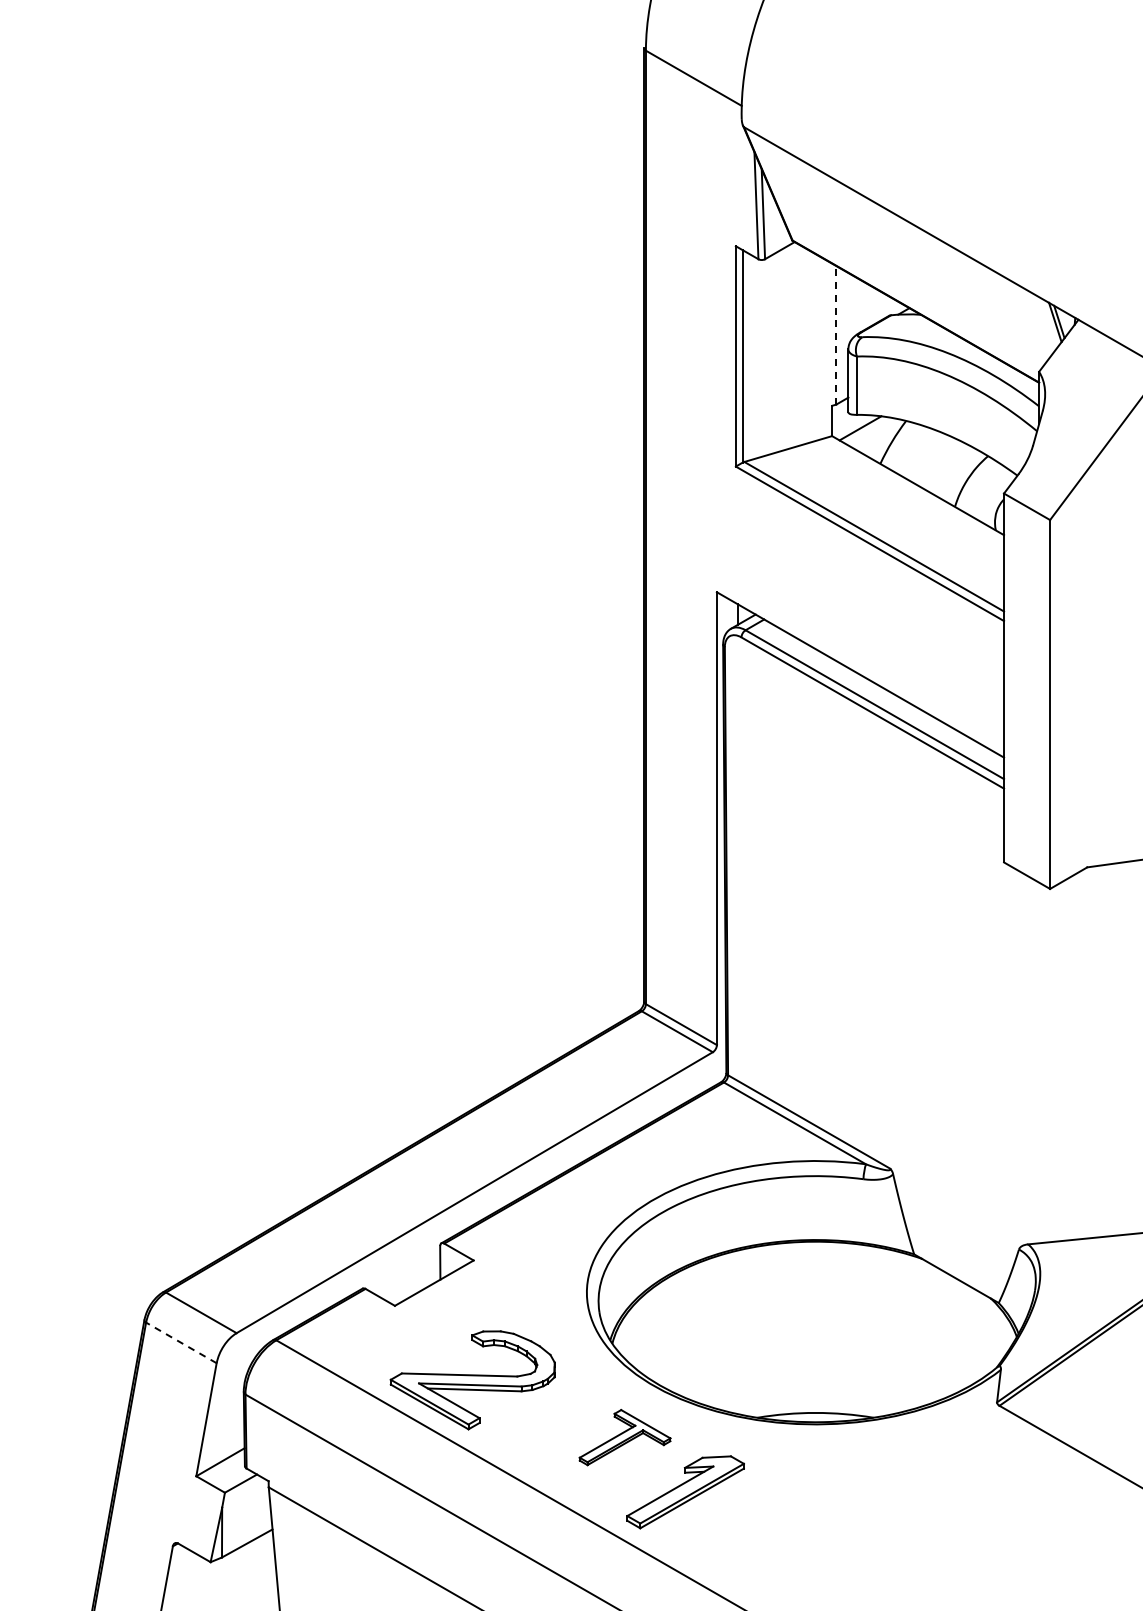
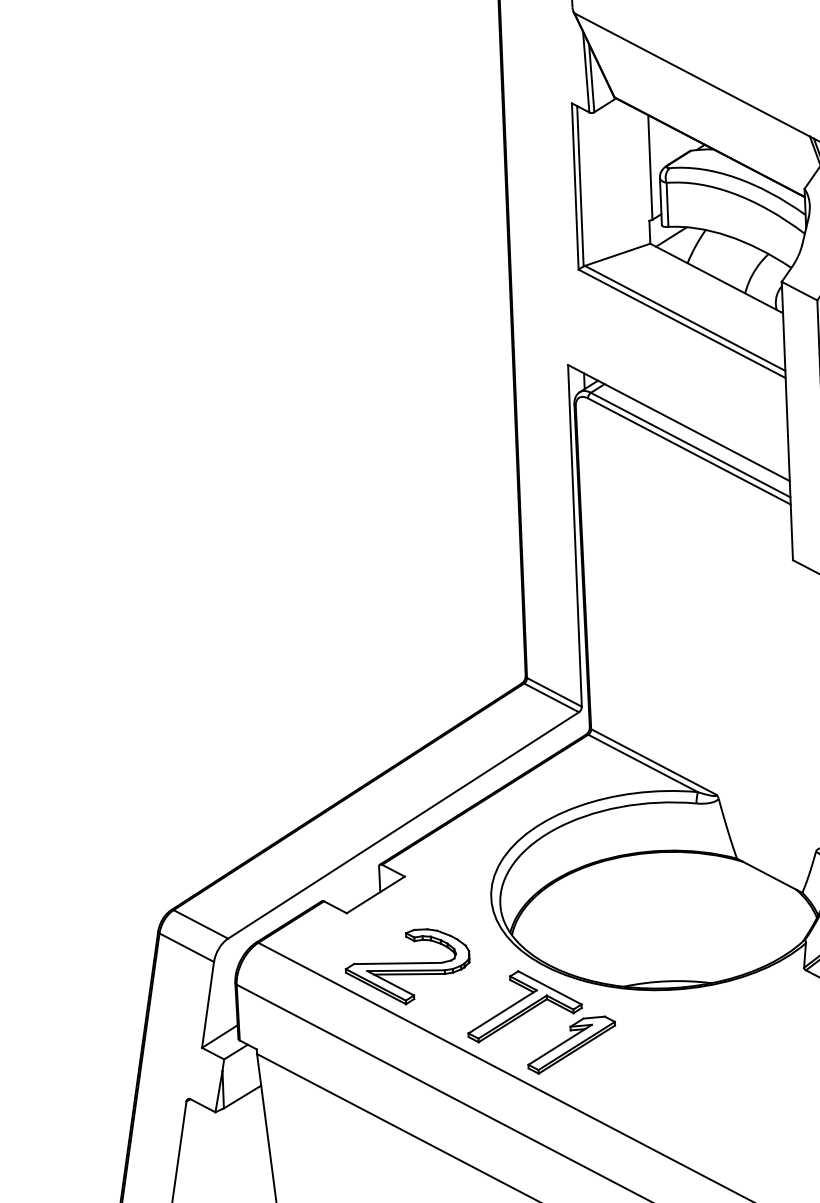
line: (836, 334) -> (650, 166), dashed -> solid
line: (181, 1342) -> (186, 947), dashed -> solid
part: (624, 1437) -> (523, 1005), size x1.67

